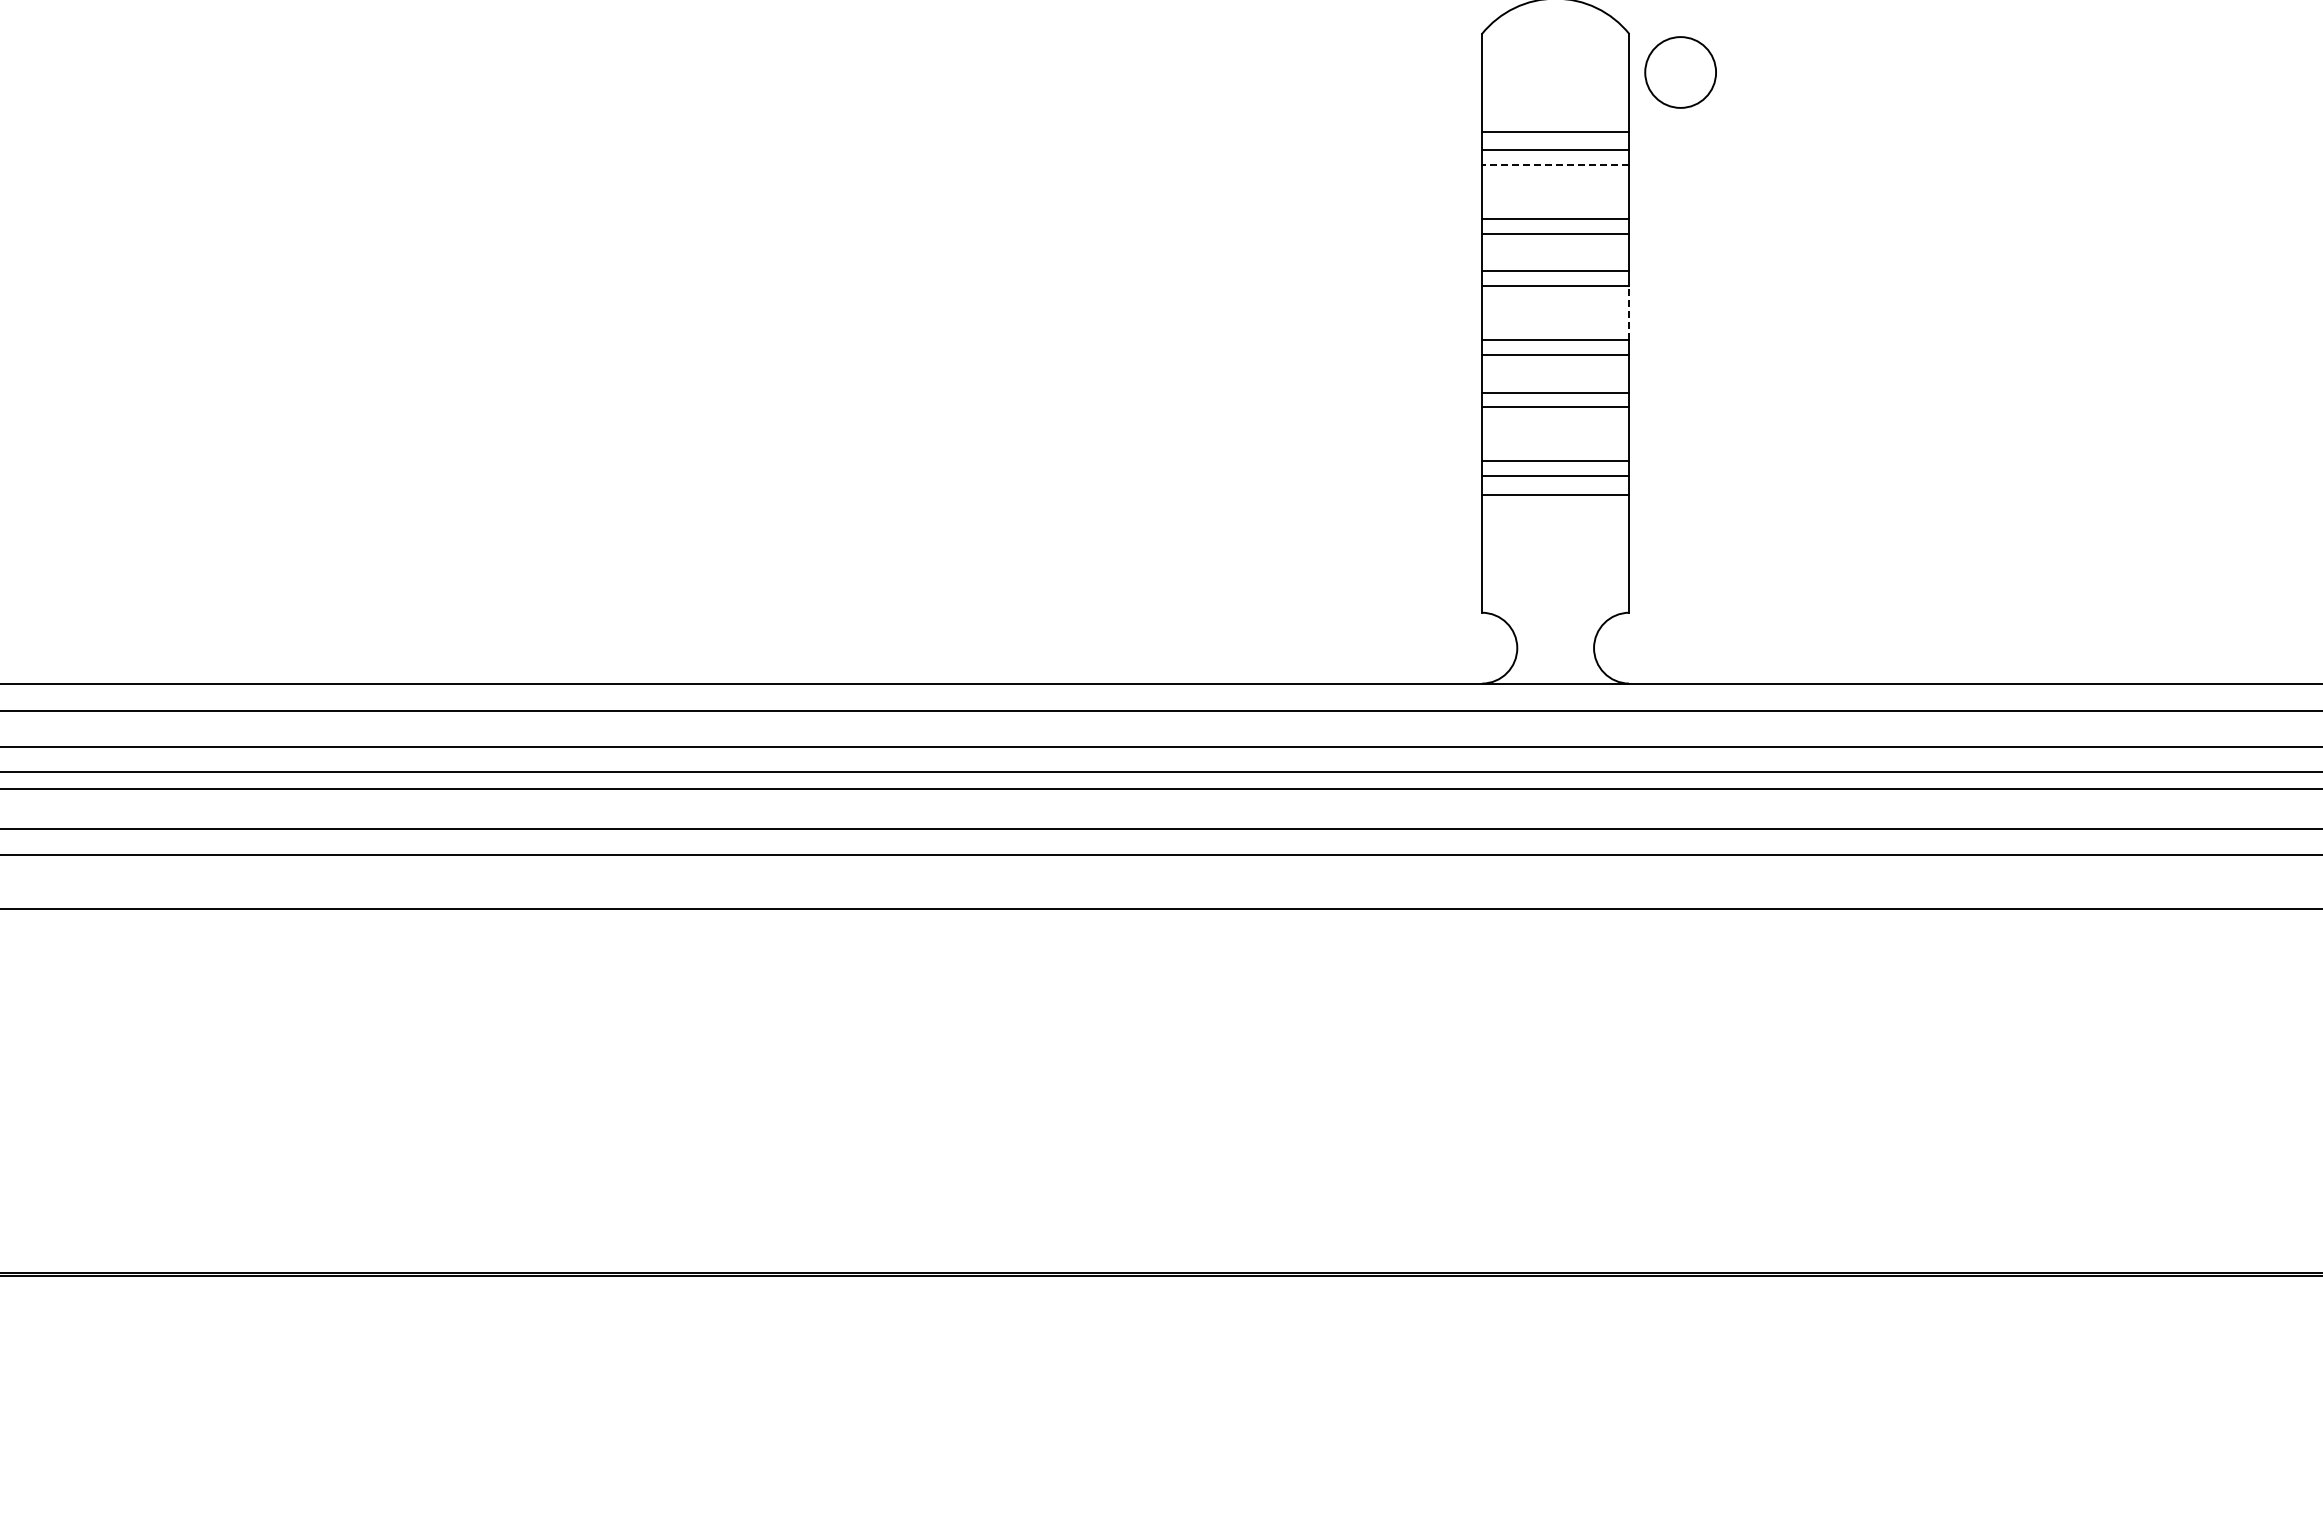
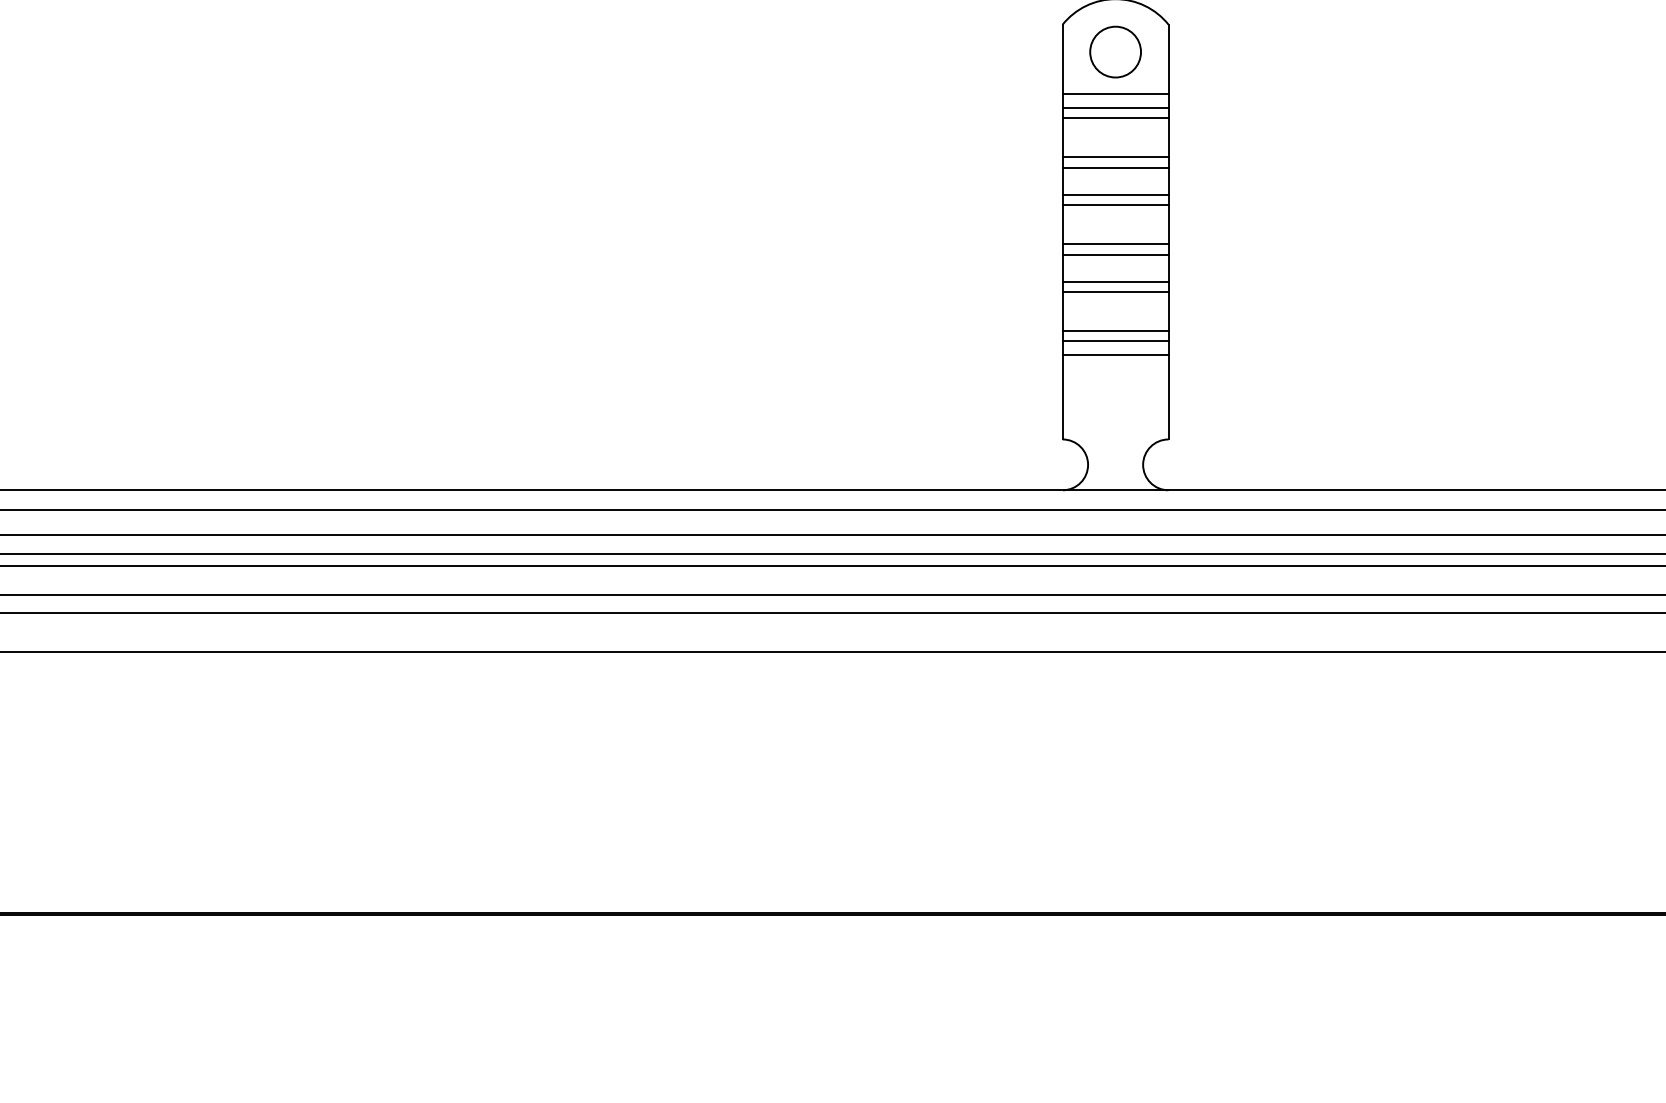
circle: (1680, 72) -> (1115, 52), moved
line: (1555, 164) -> (1115, 118), dashed -> solid
line: (1629, 312) -> (1168, 224), dashed -> solid

